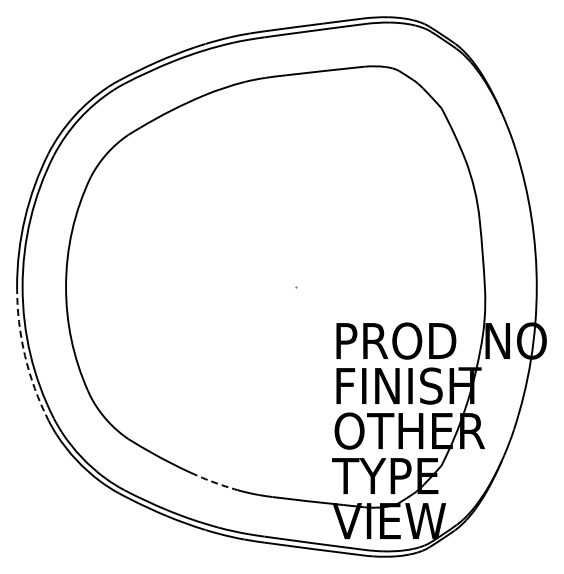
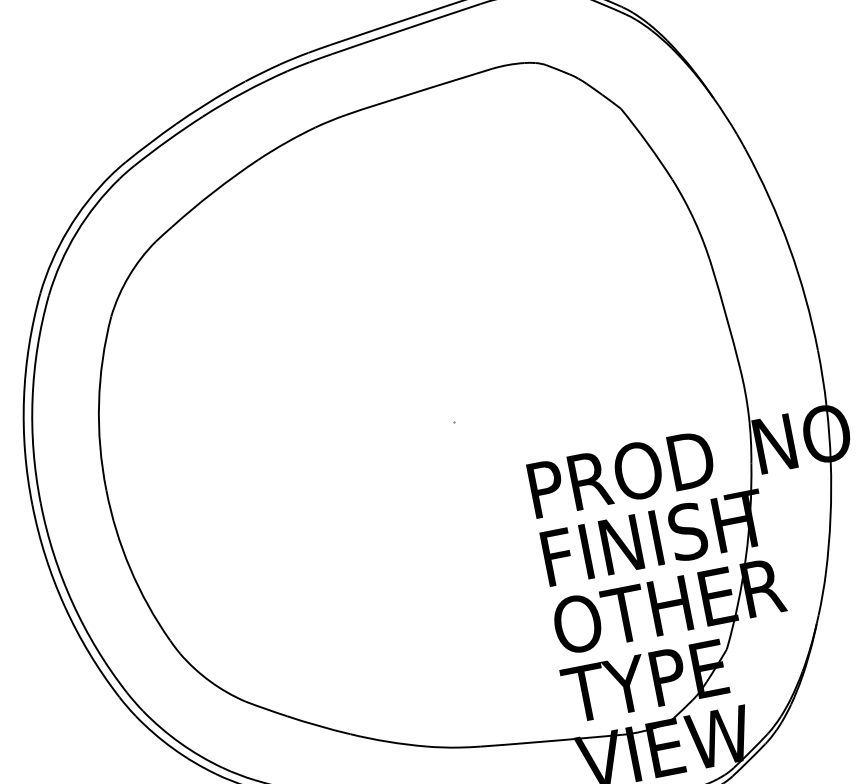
arc: (24, 355) -> (63, 606), dashed -> solid
arc: (214, 482) -> (388, 741), dashed -> solid

